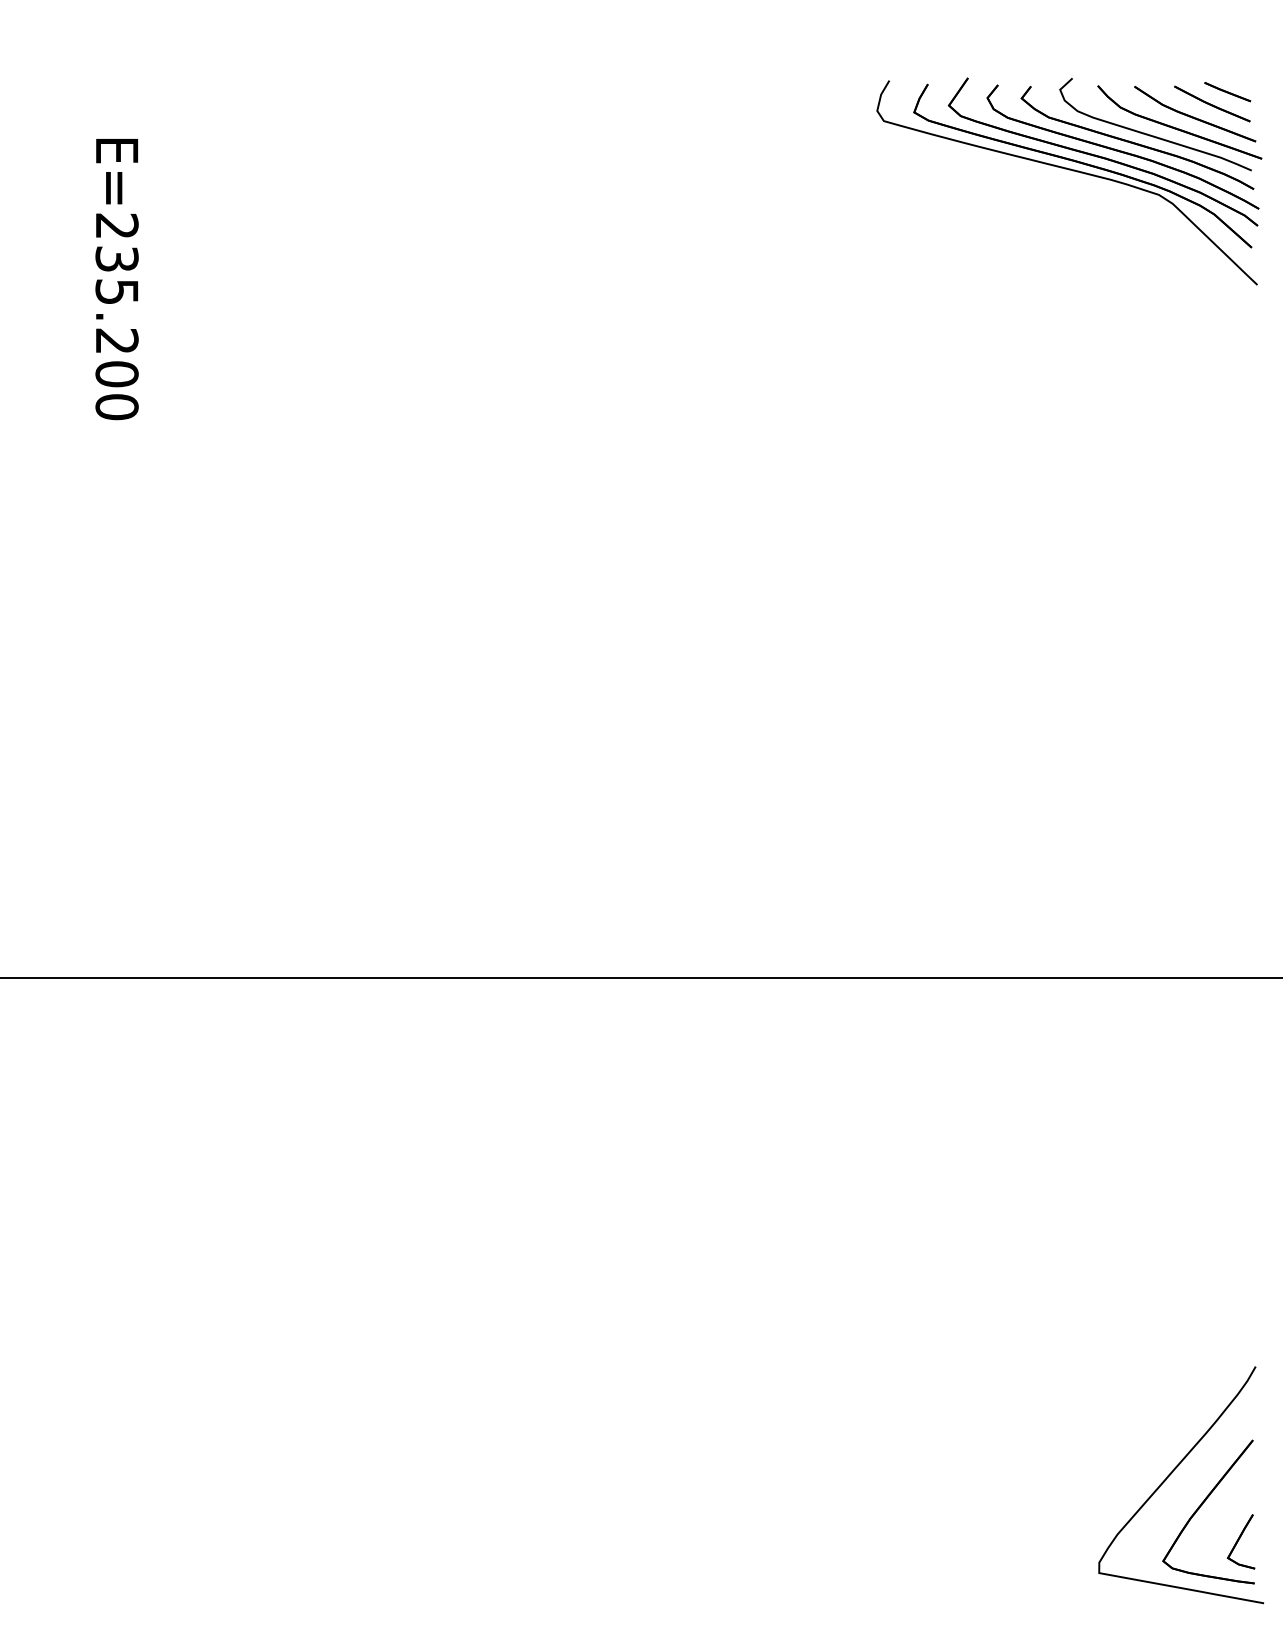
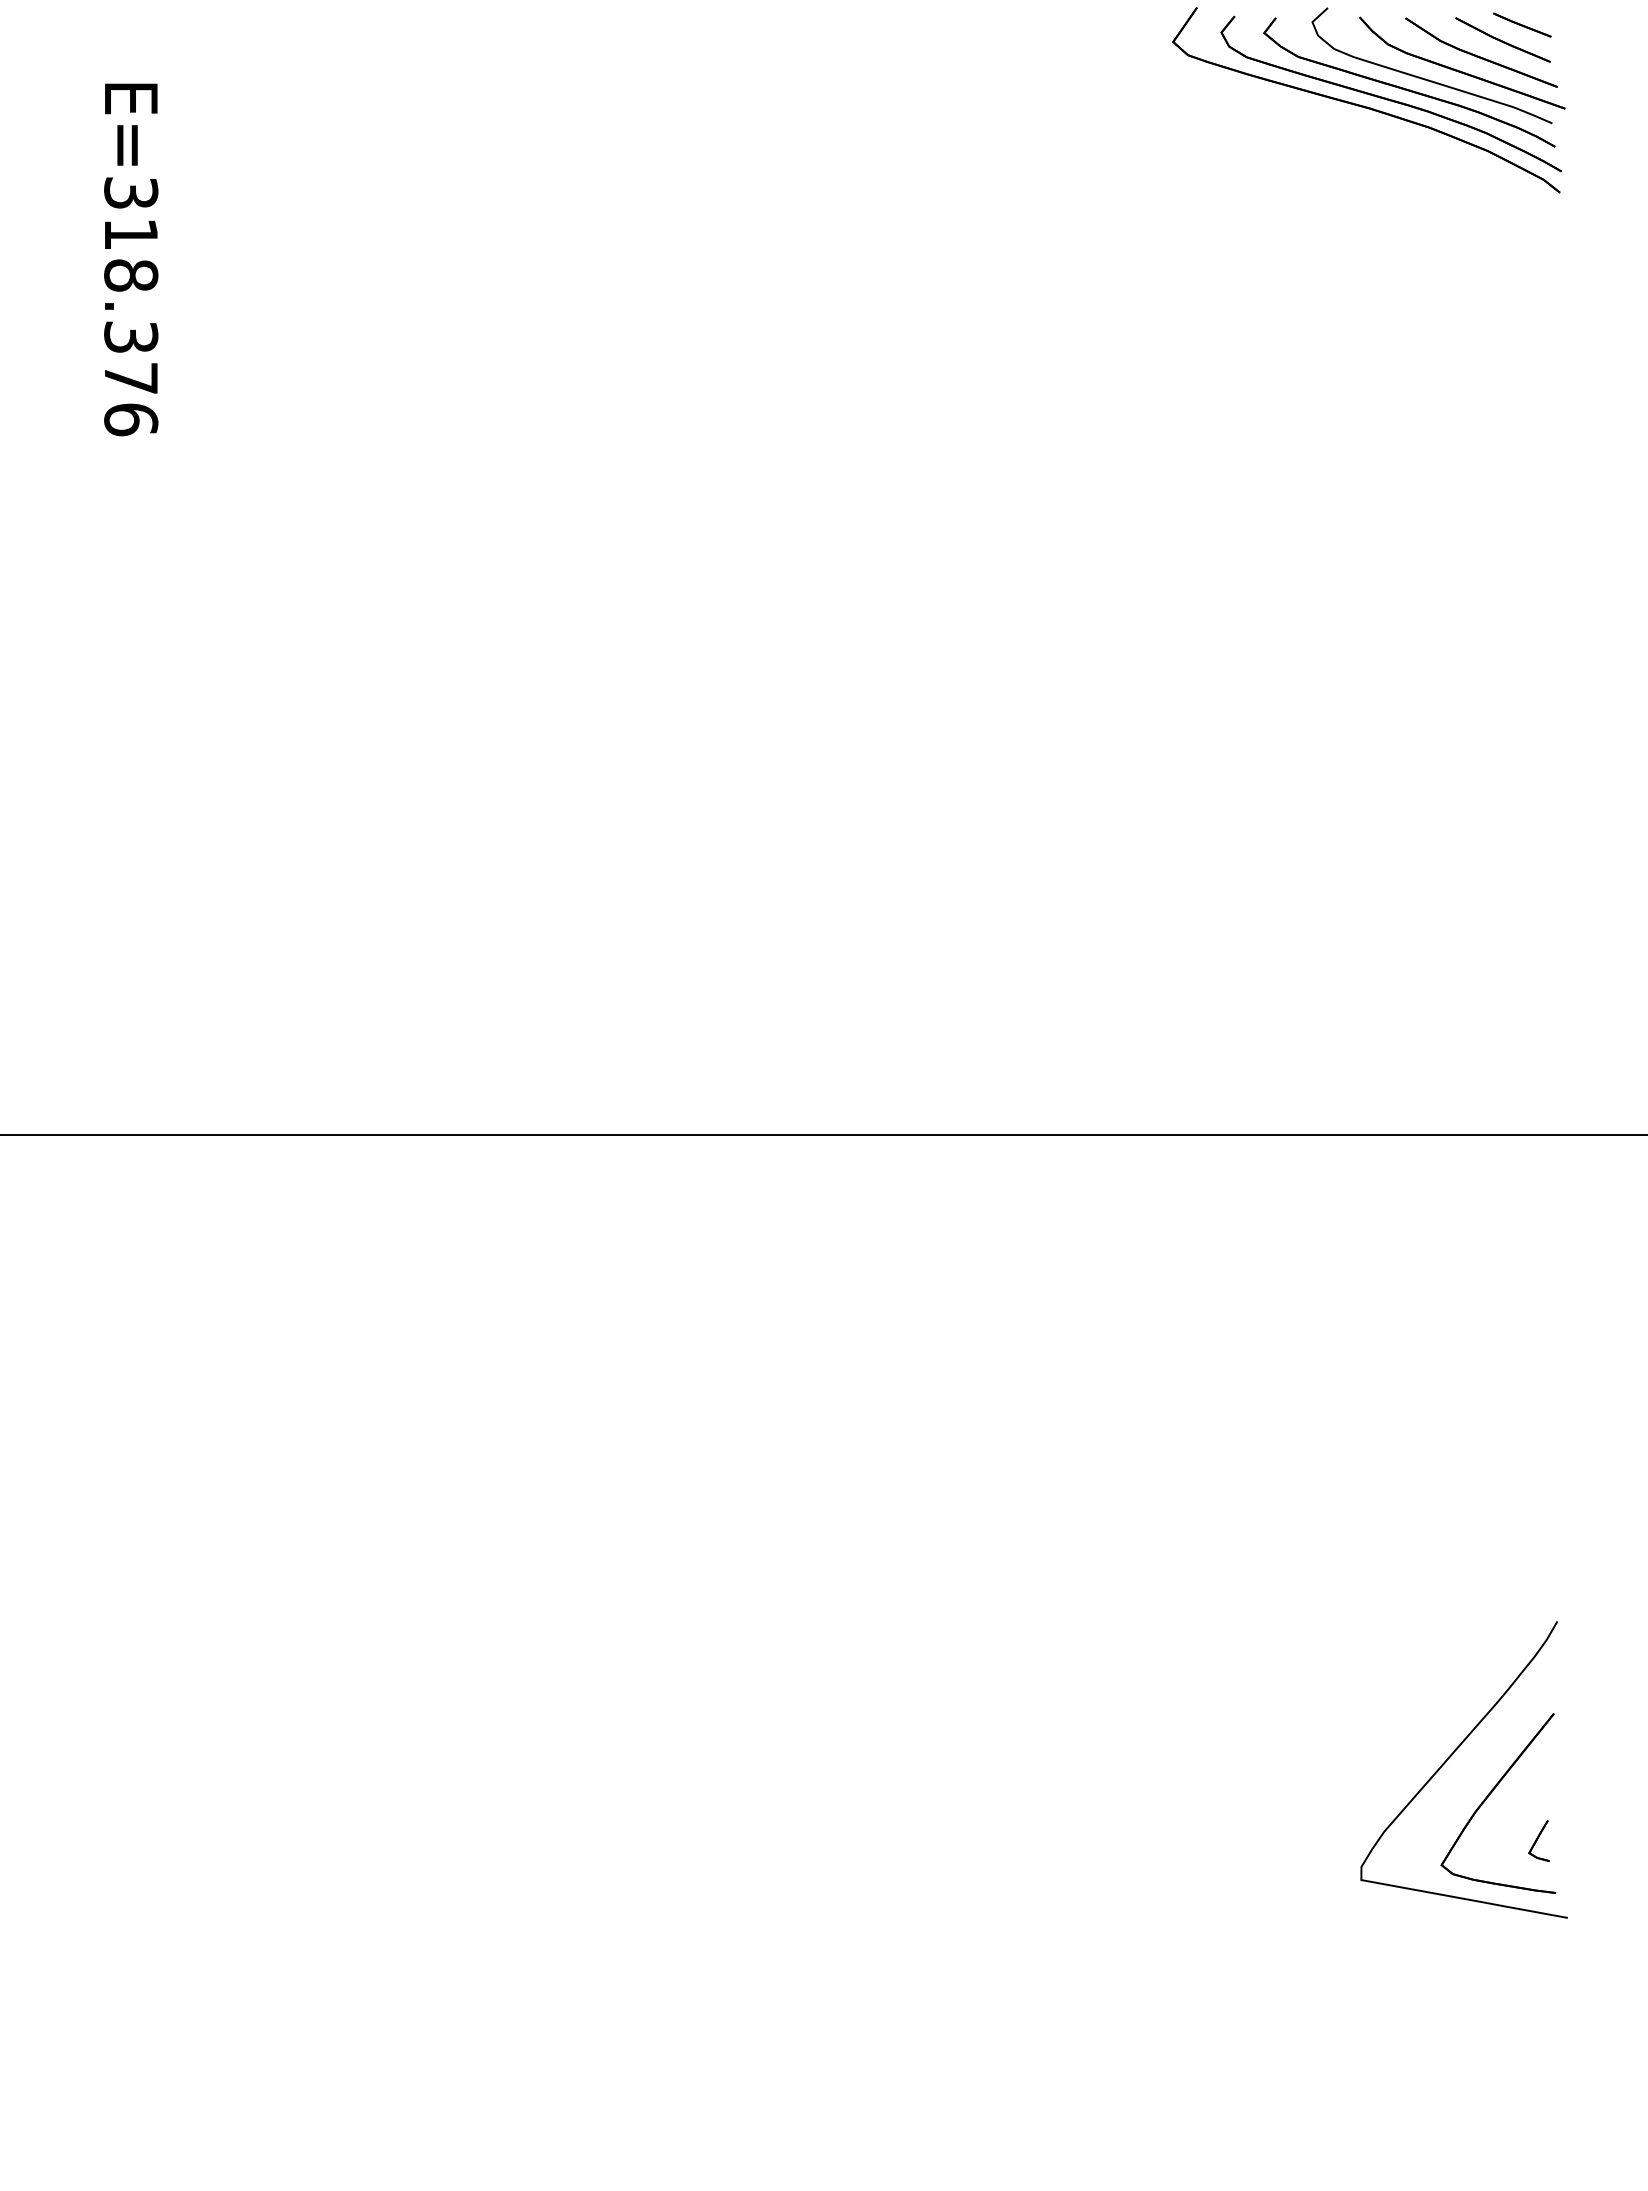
part: (1070, 170) -> (1325, 123), removed
text: (117, 316) -> (131, 306), E=235.200 -> E=318.376
part: (1240, 1541) -> (1538, 1840), size x0.6

